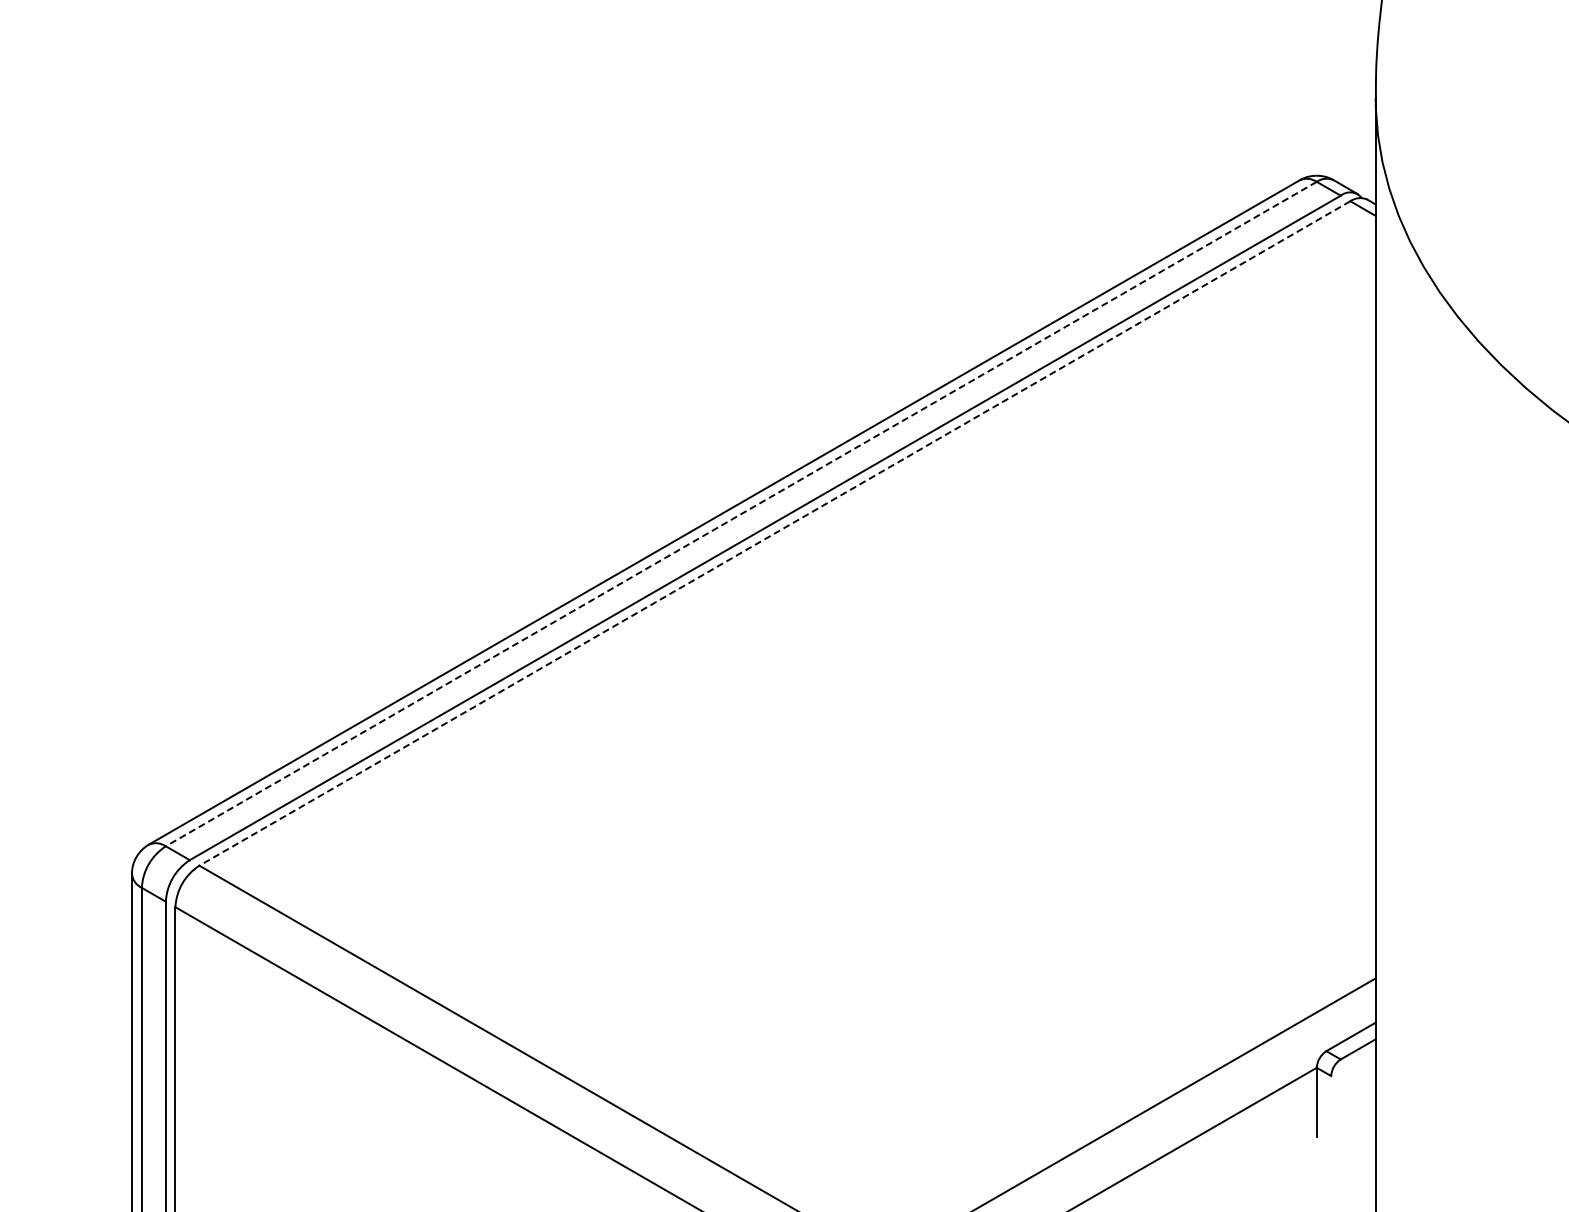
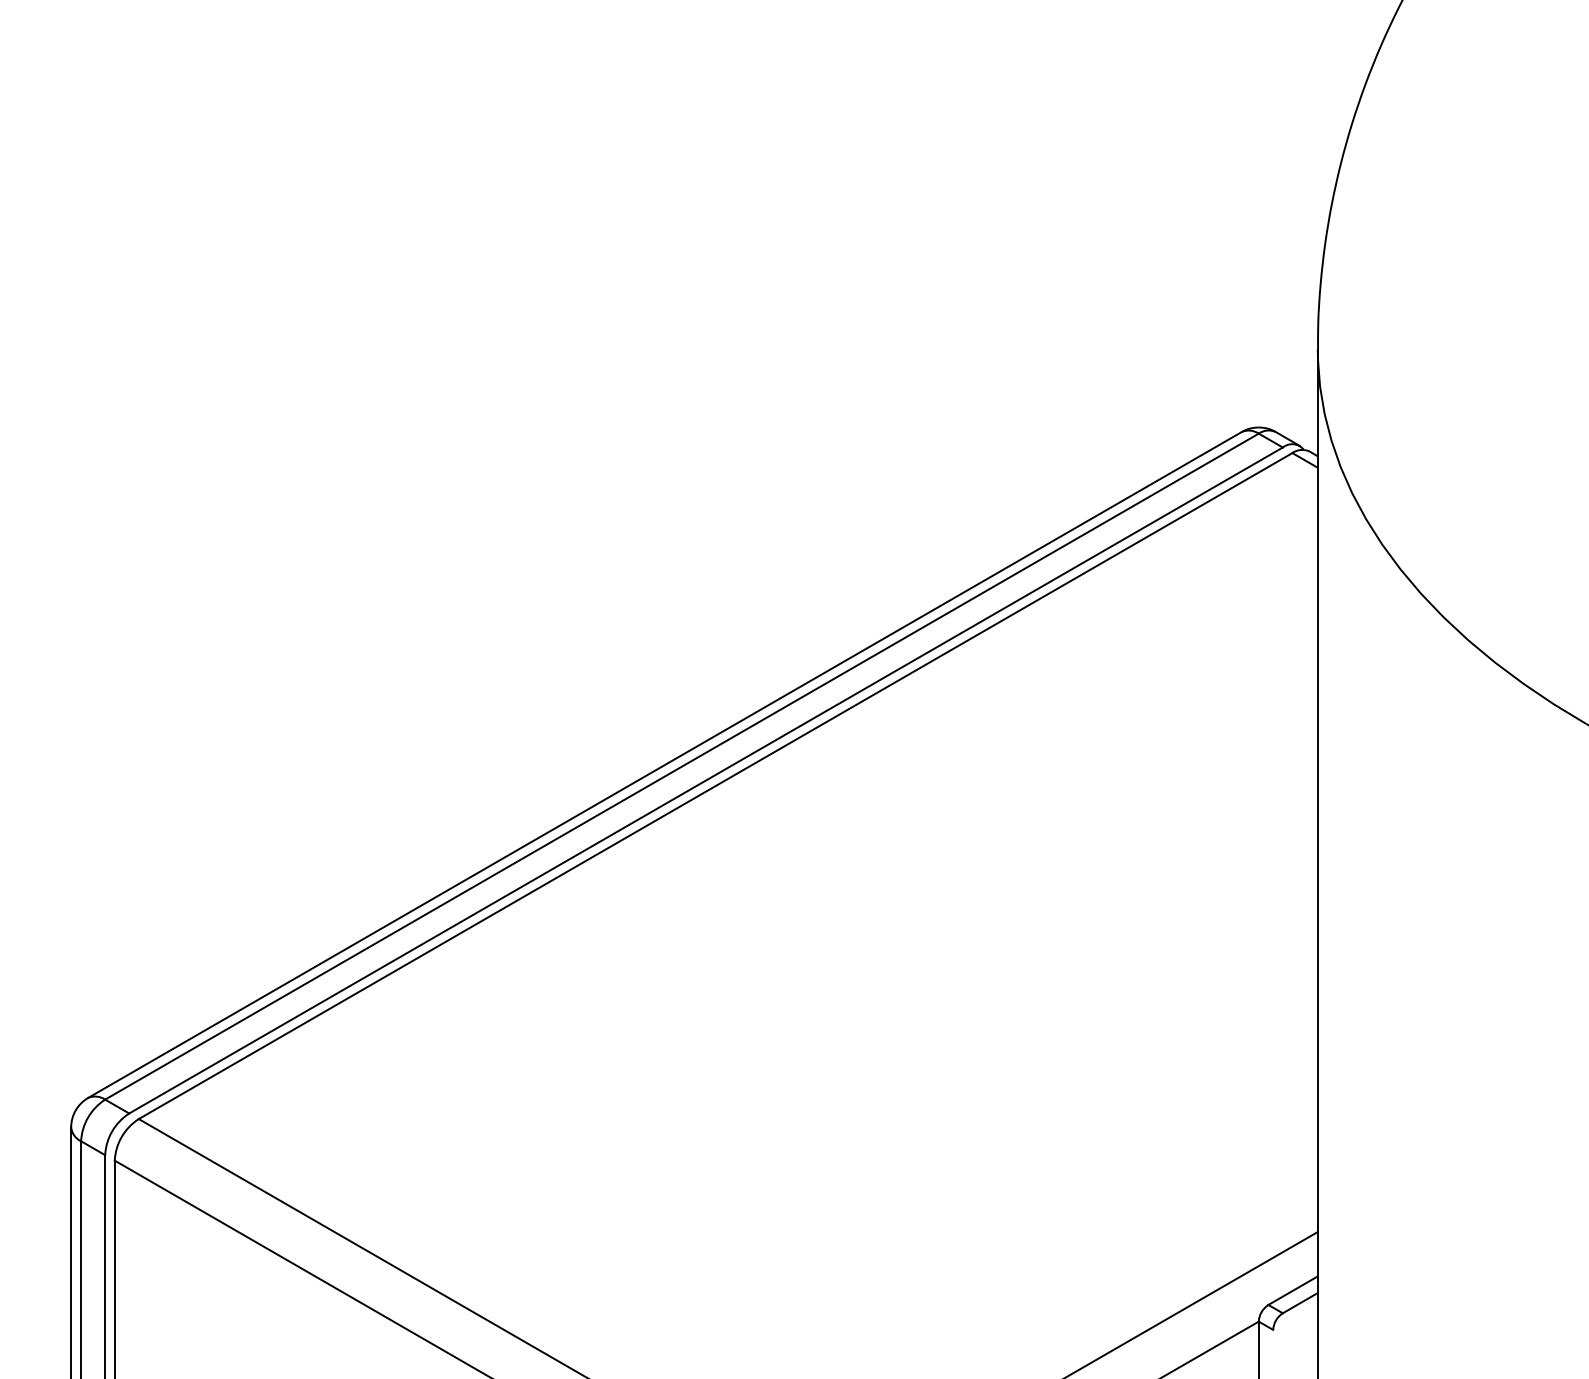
line: (740, 513) -> (681, 766), dashed -> solid
line: (774, 533) -> (715, 786), dashed -> solid

